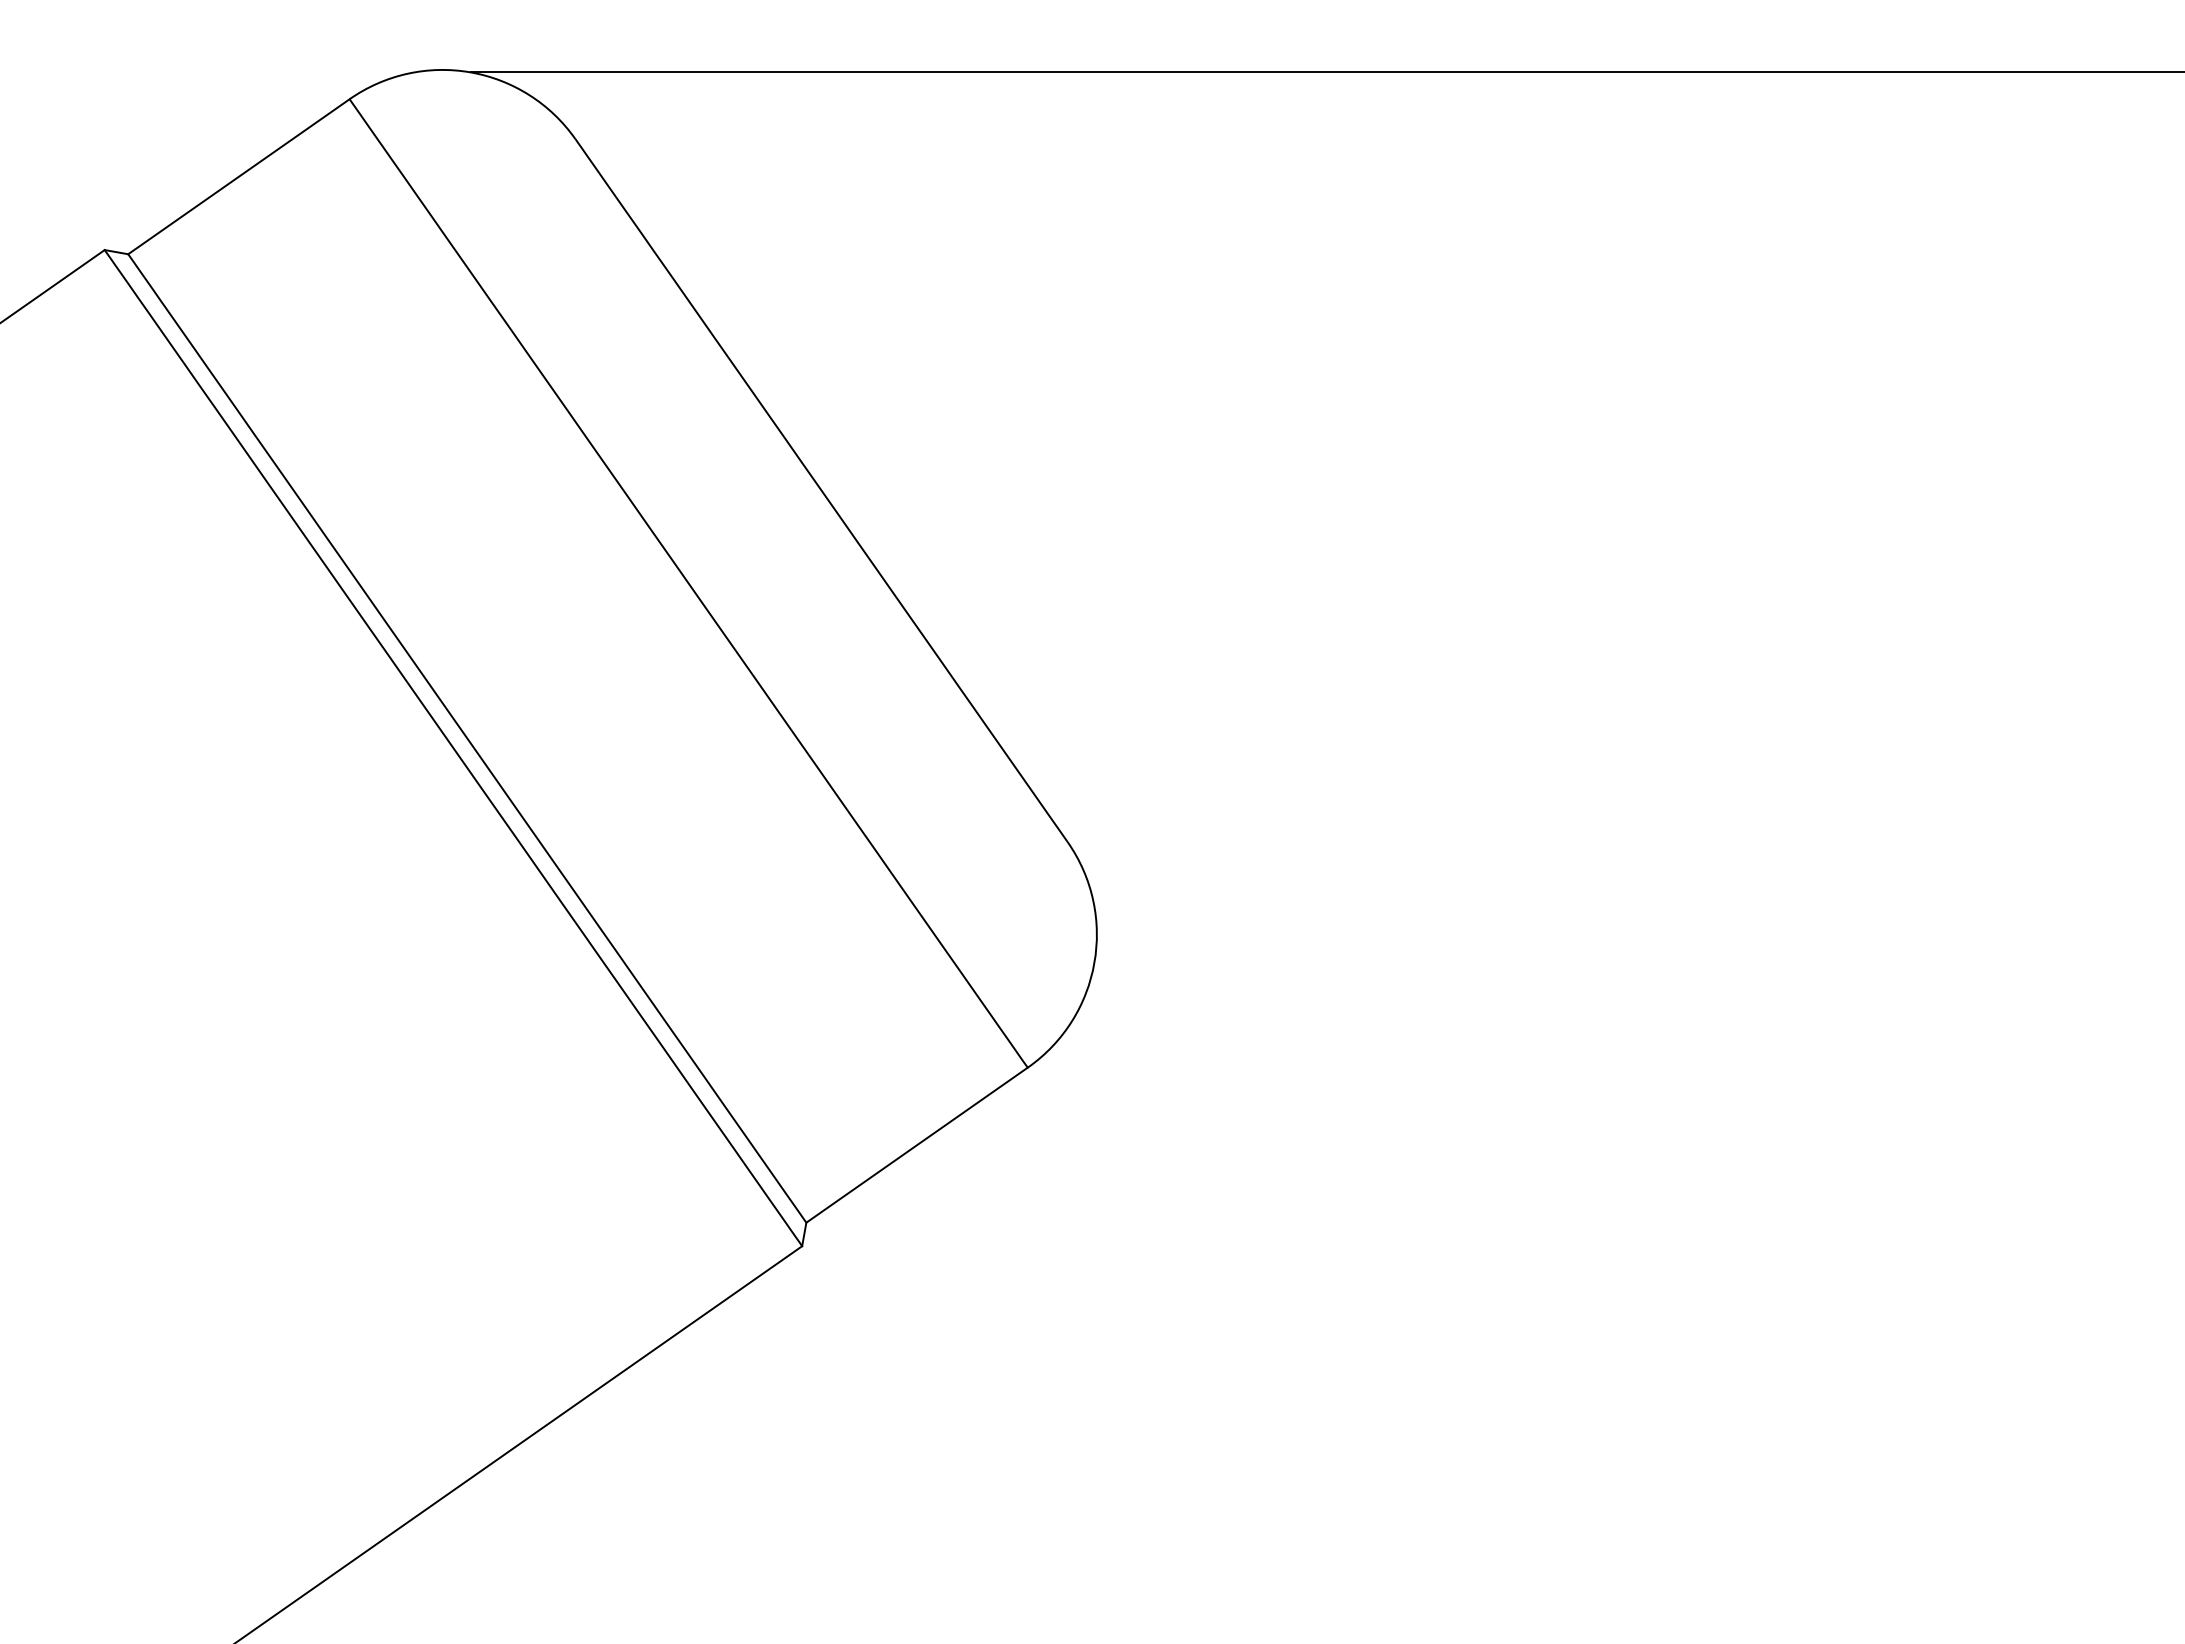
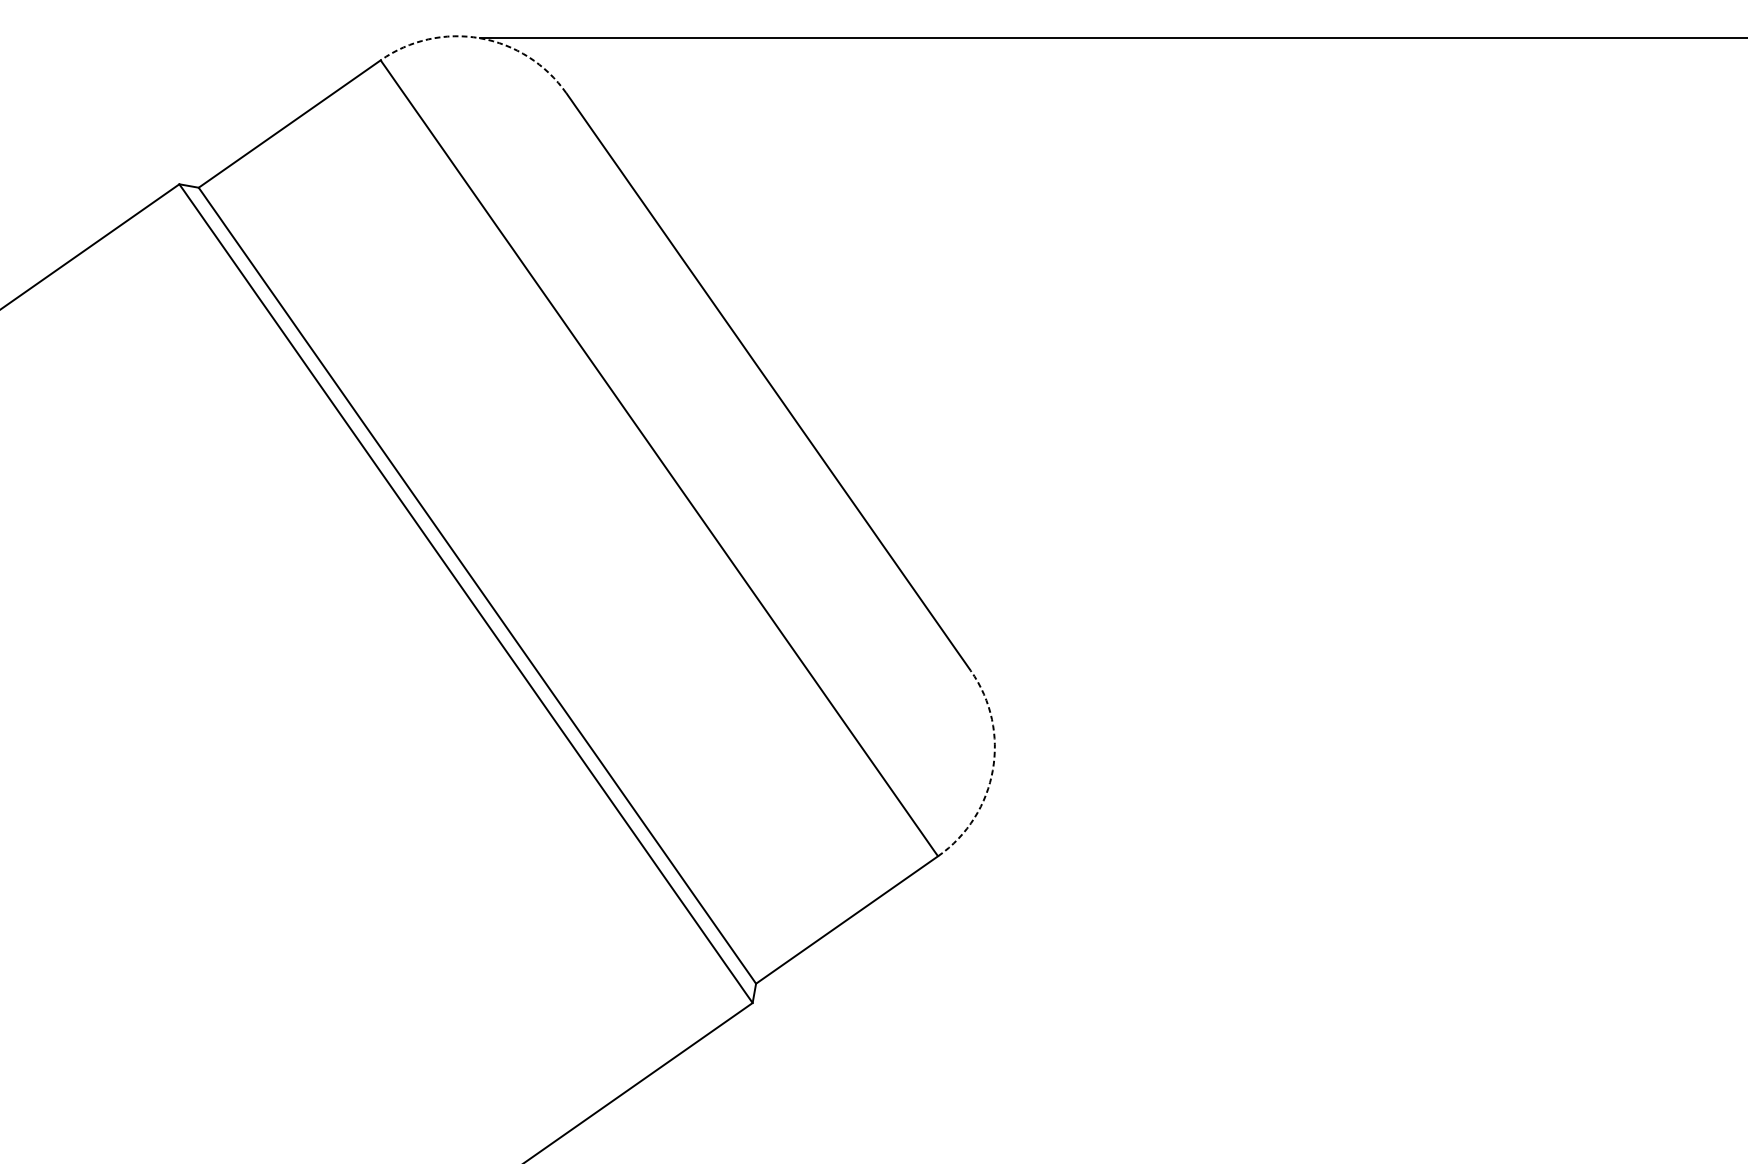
arc: (470, 72) -> (480, 38), solid -> dashed
arc: (1094, 963) -> (992, 770), solid -> dashed

